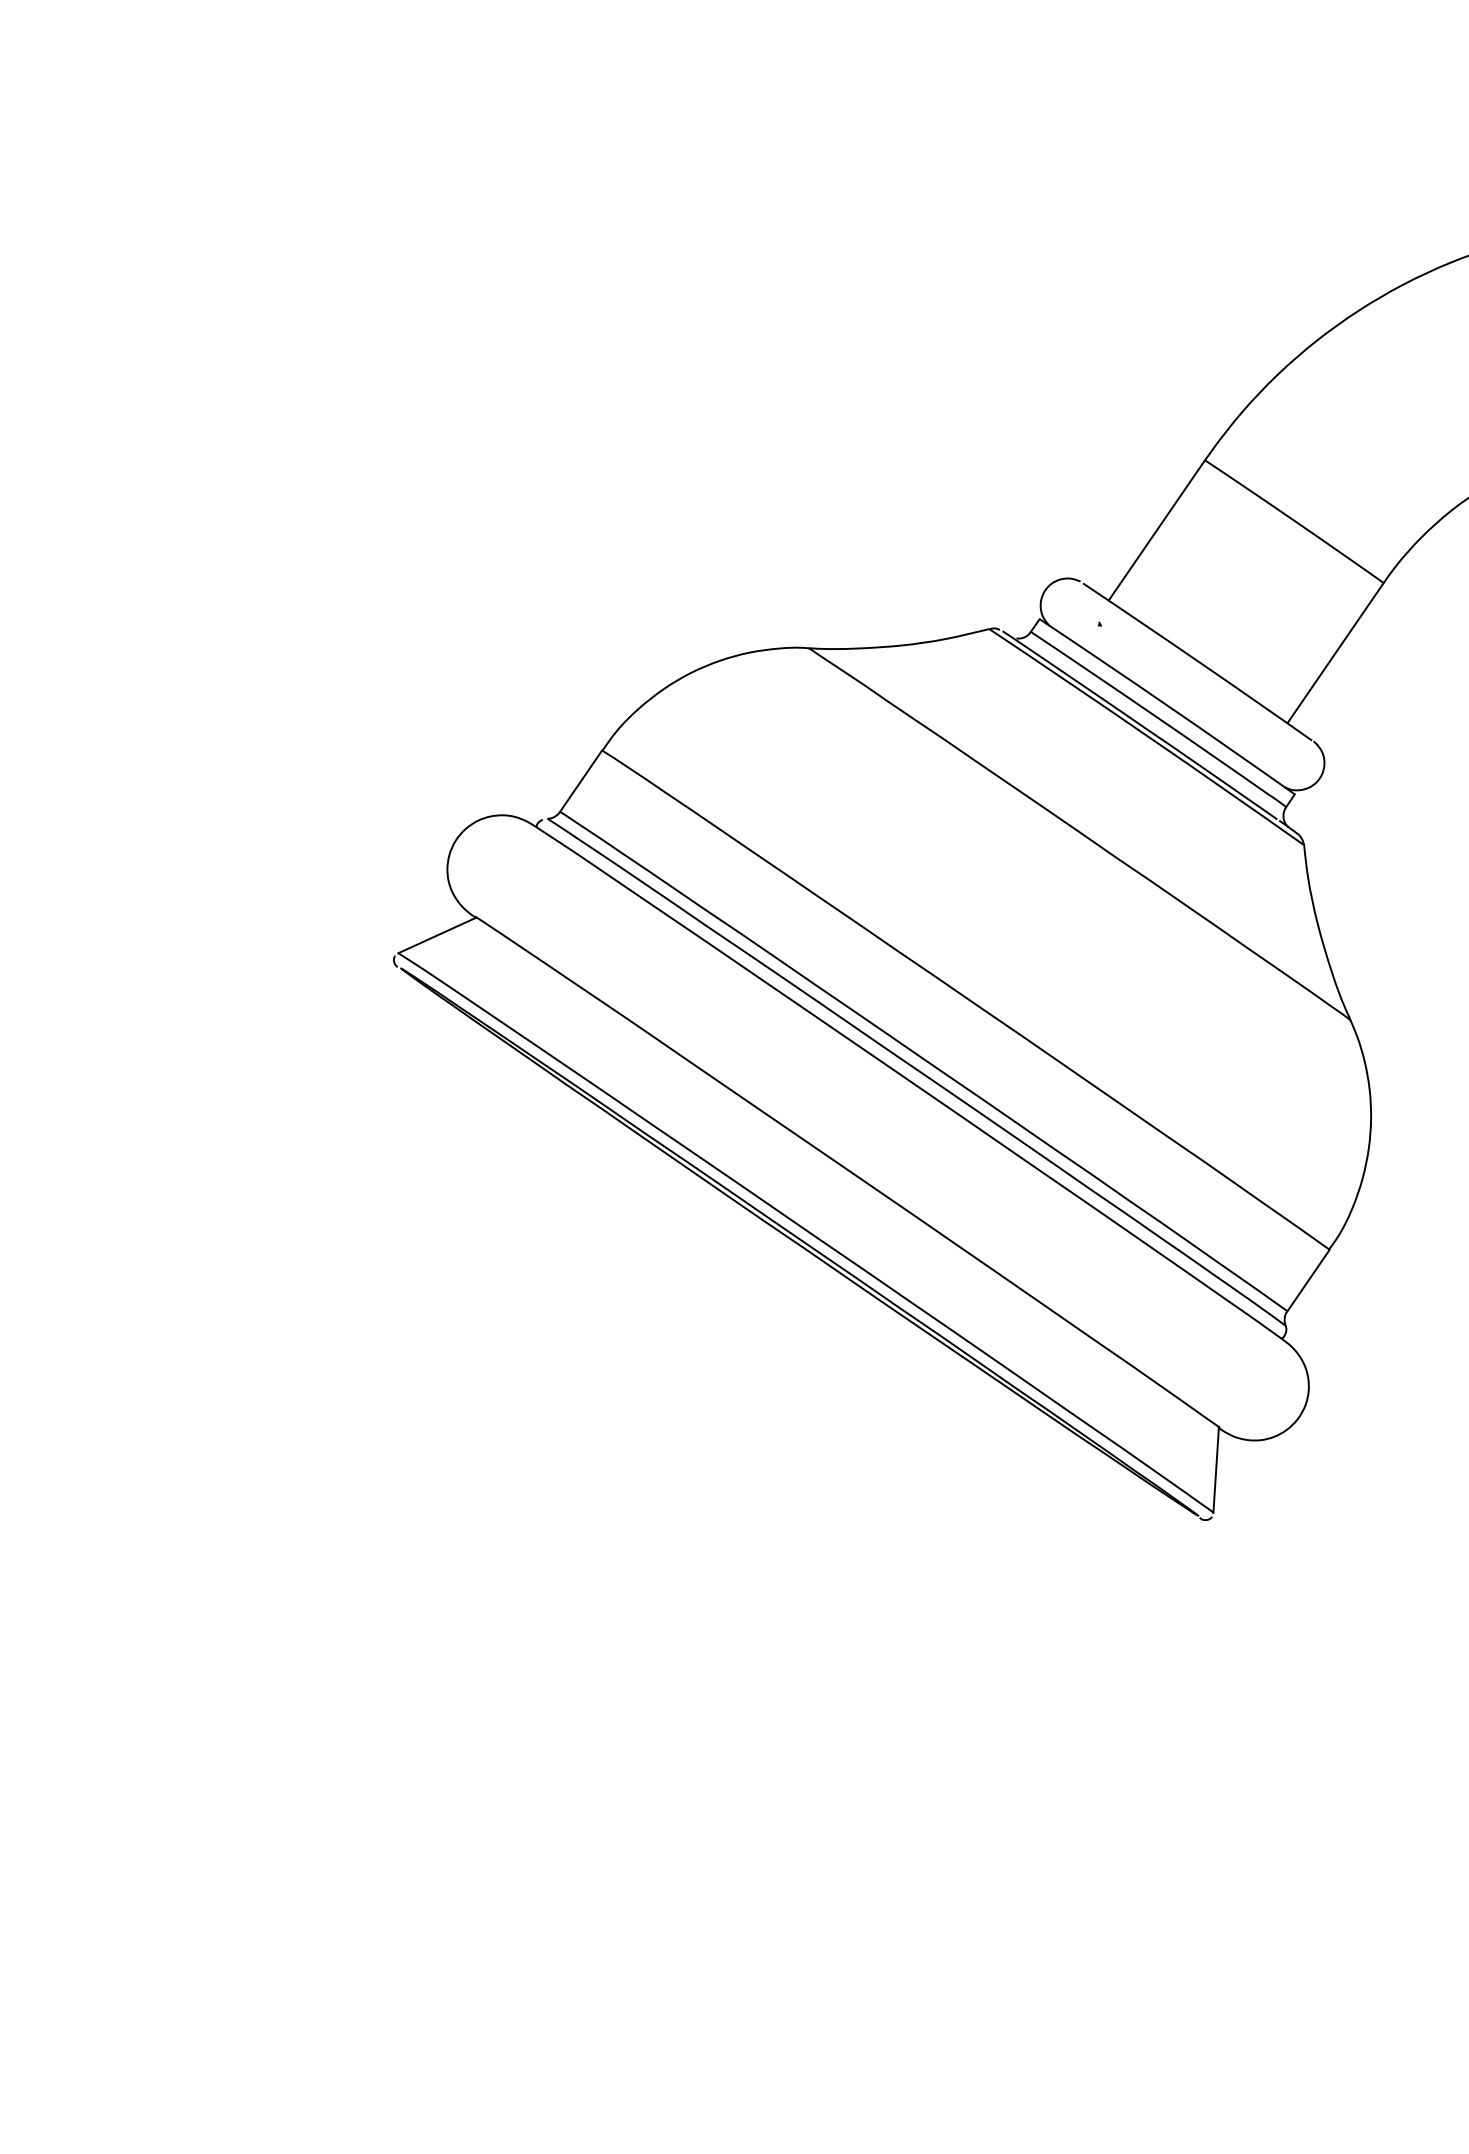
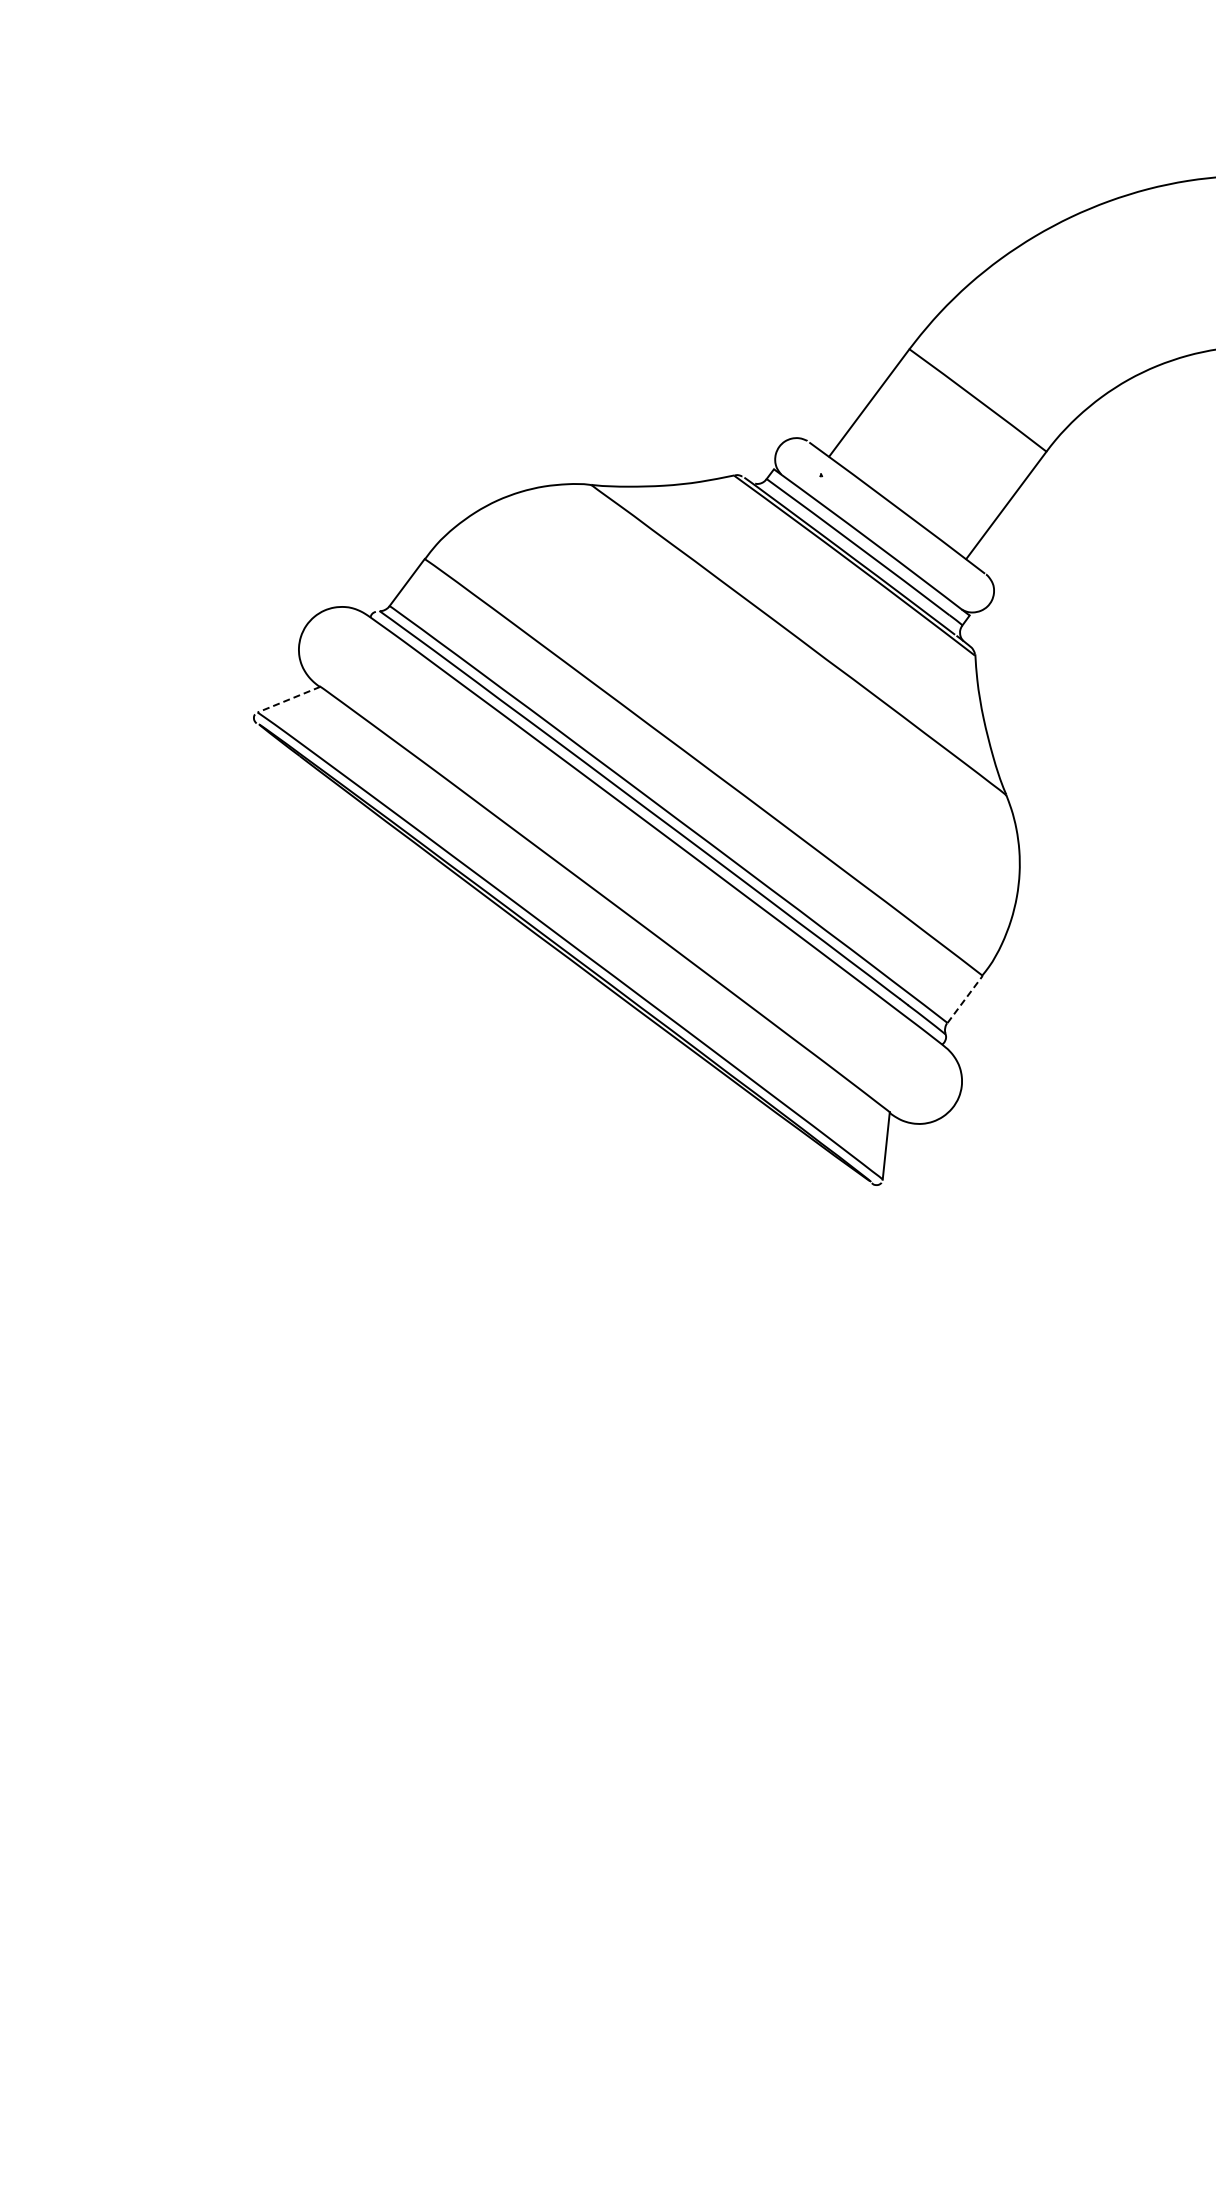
line: (436, 935) -> (288, 699), solid -> dashed
line: (1309, 1280) -> (965, 999), solid -> dashed

